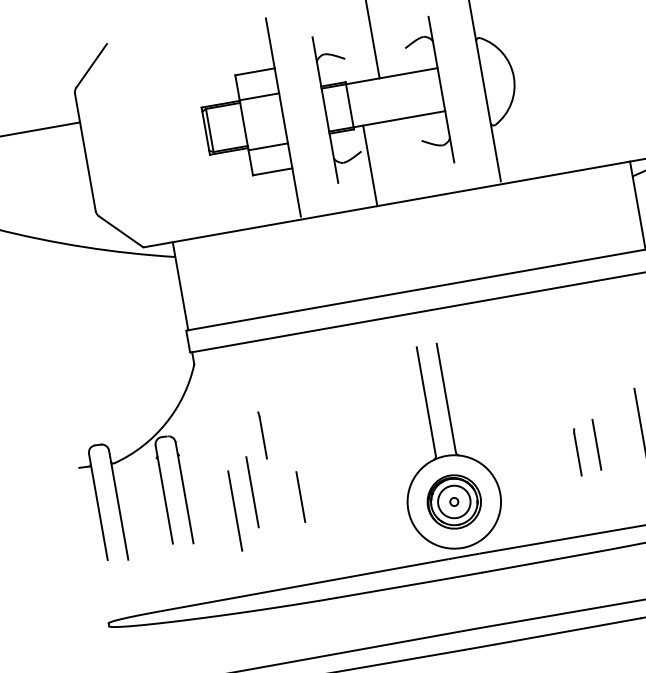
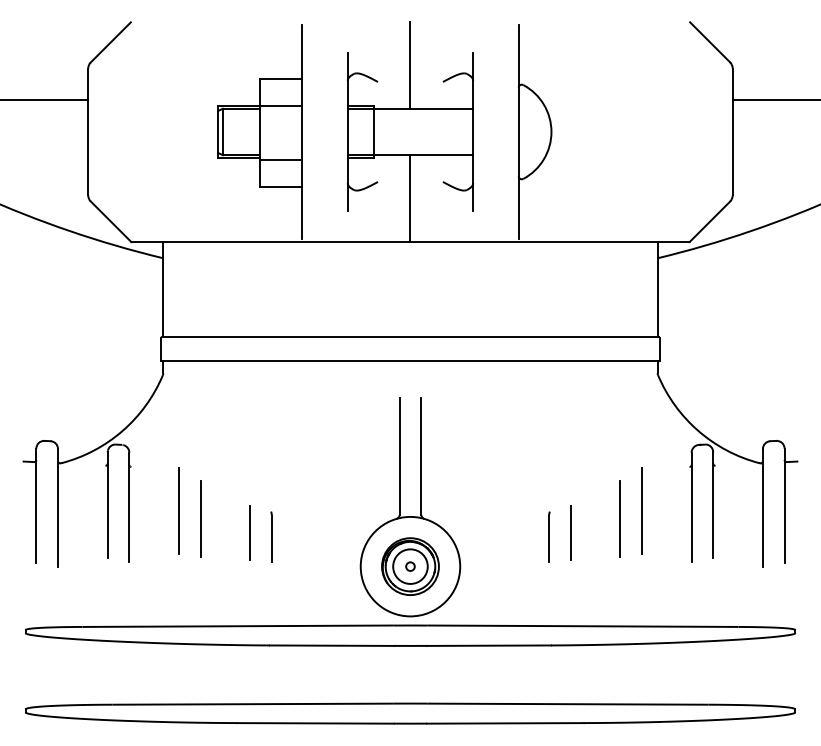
line: (370, 165) -> (410, 198), moved
line: (262, 434) -> (271, 536), moved
line: (234, 510) -> (178, 510), moved

